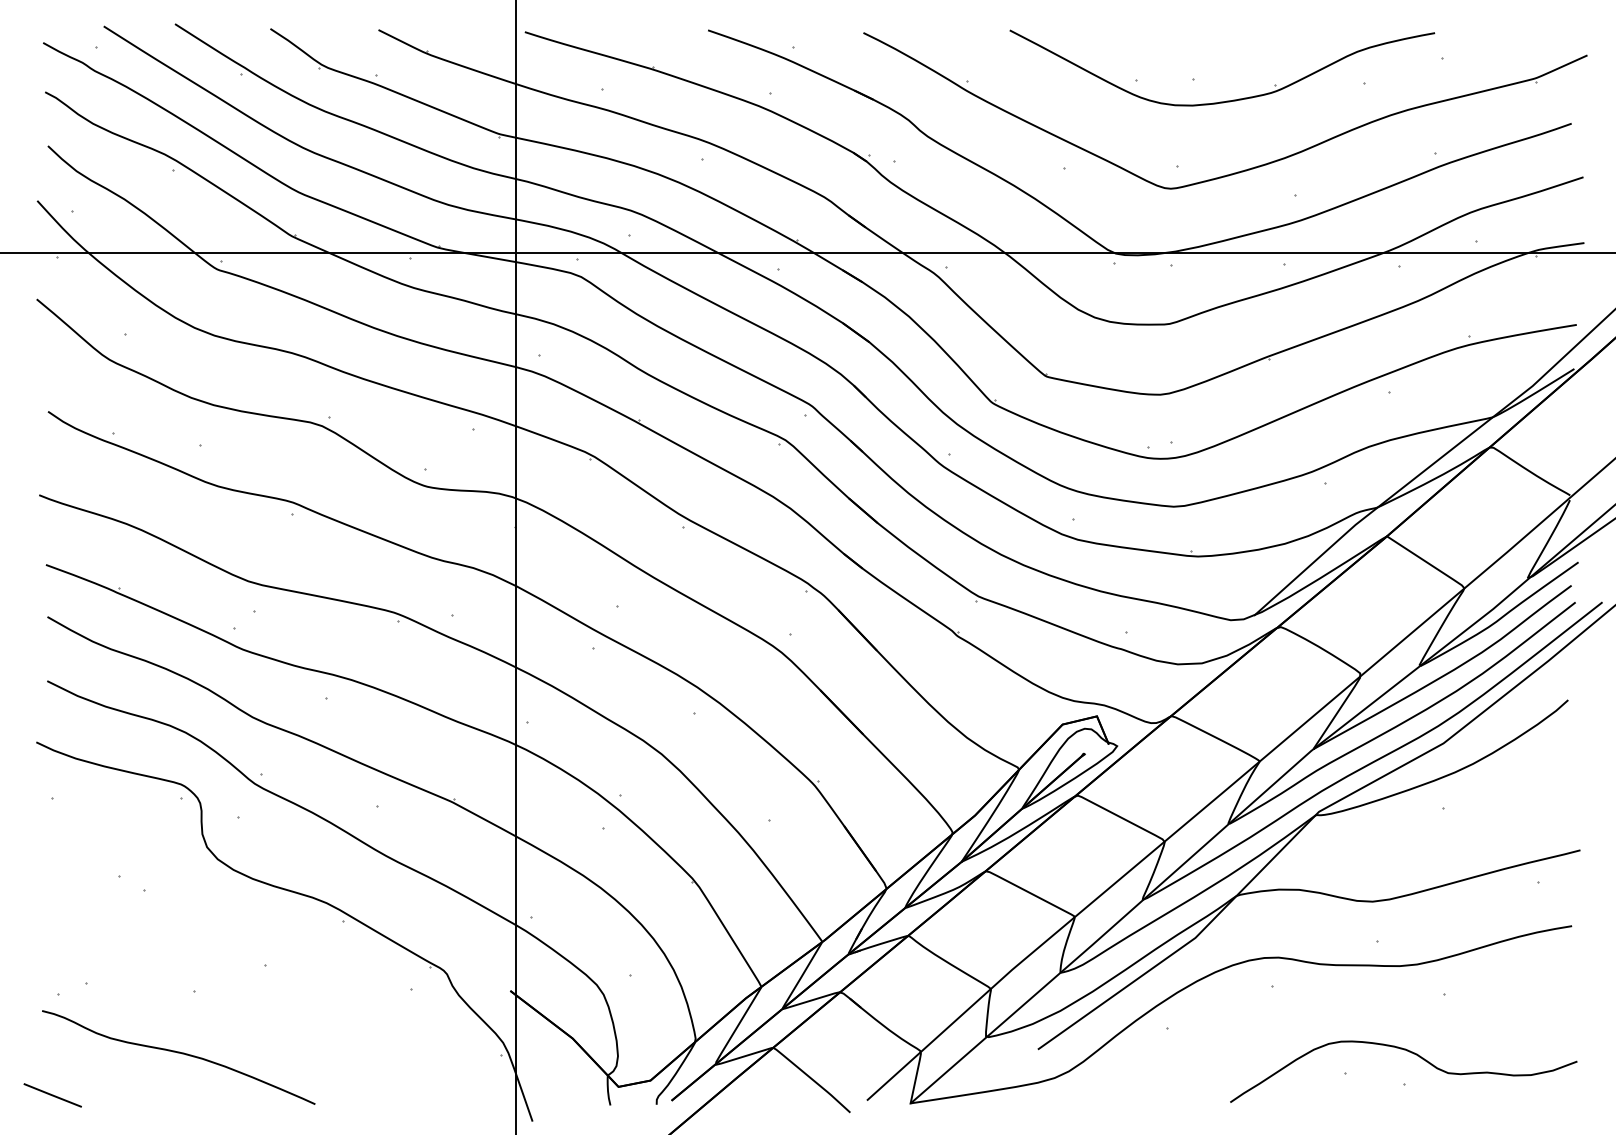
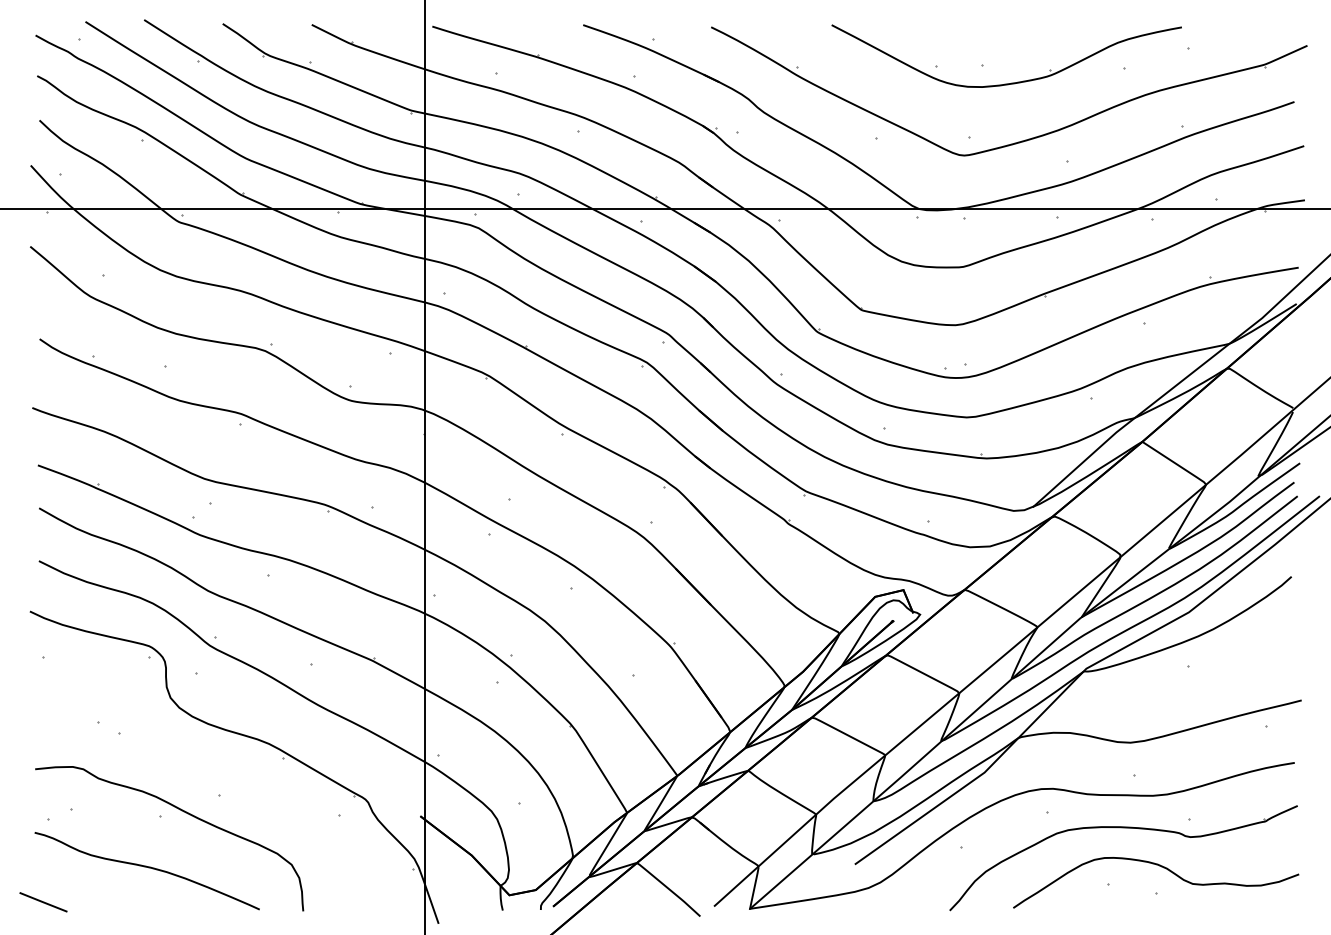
curve: (222, 985) -> (183, 811), added
part: (1363, 1005) -> (1123, 828), added

